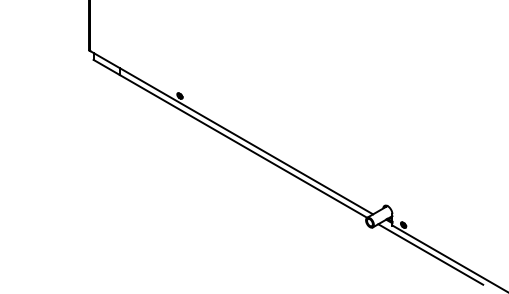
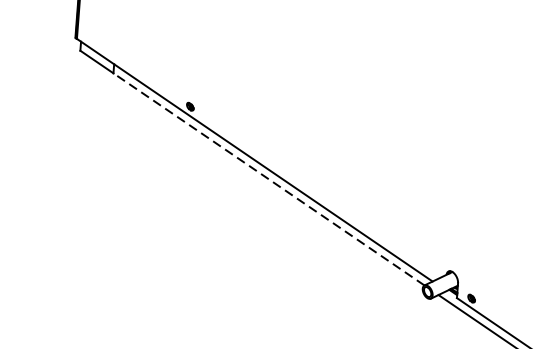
line: (243, 146) -> (268, 179), solid -> dashed

